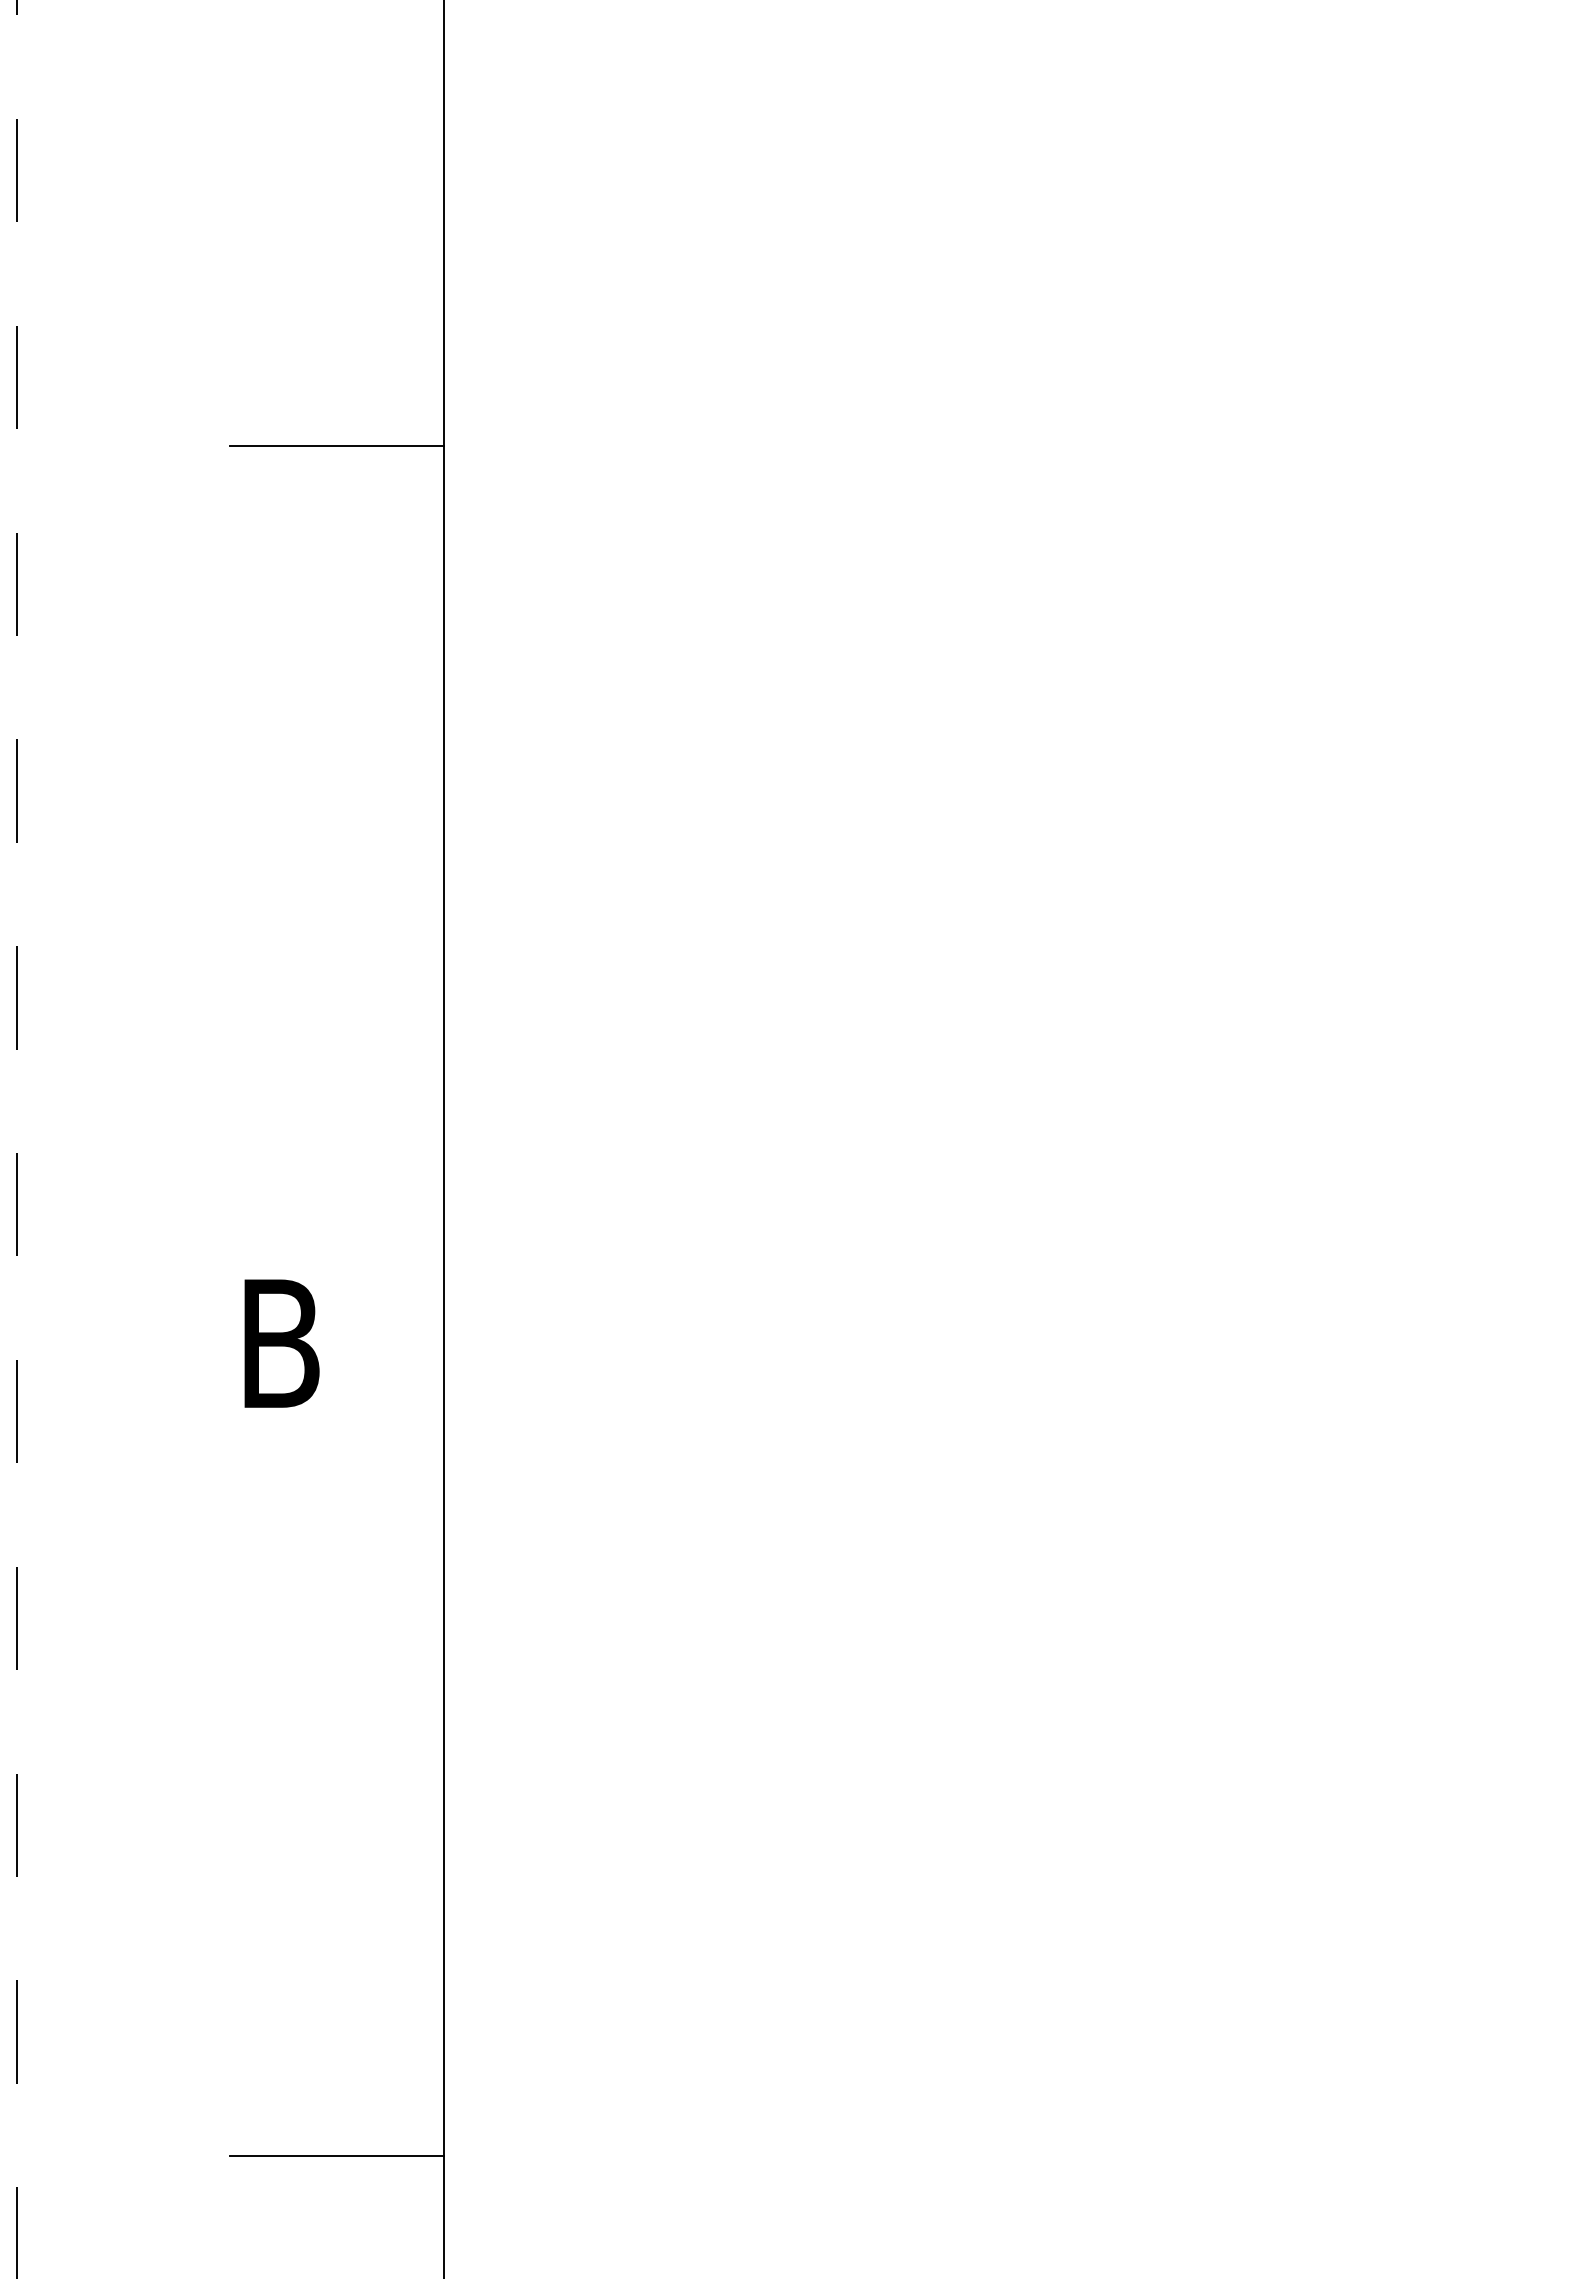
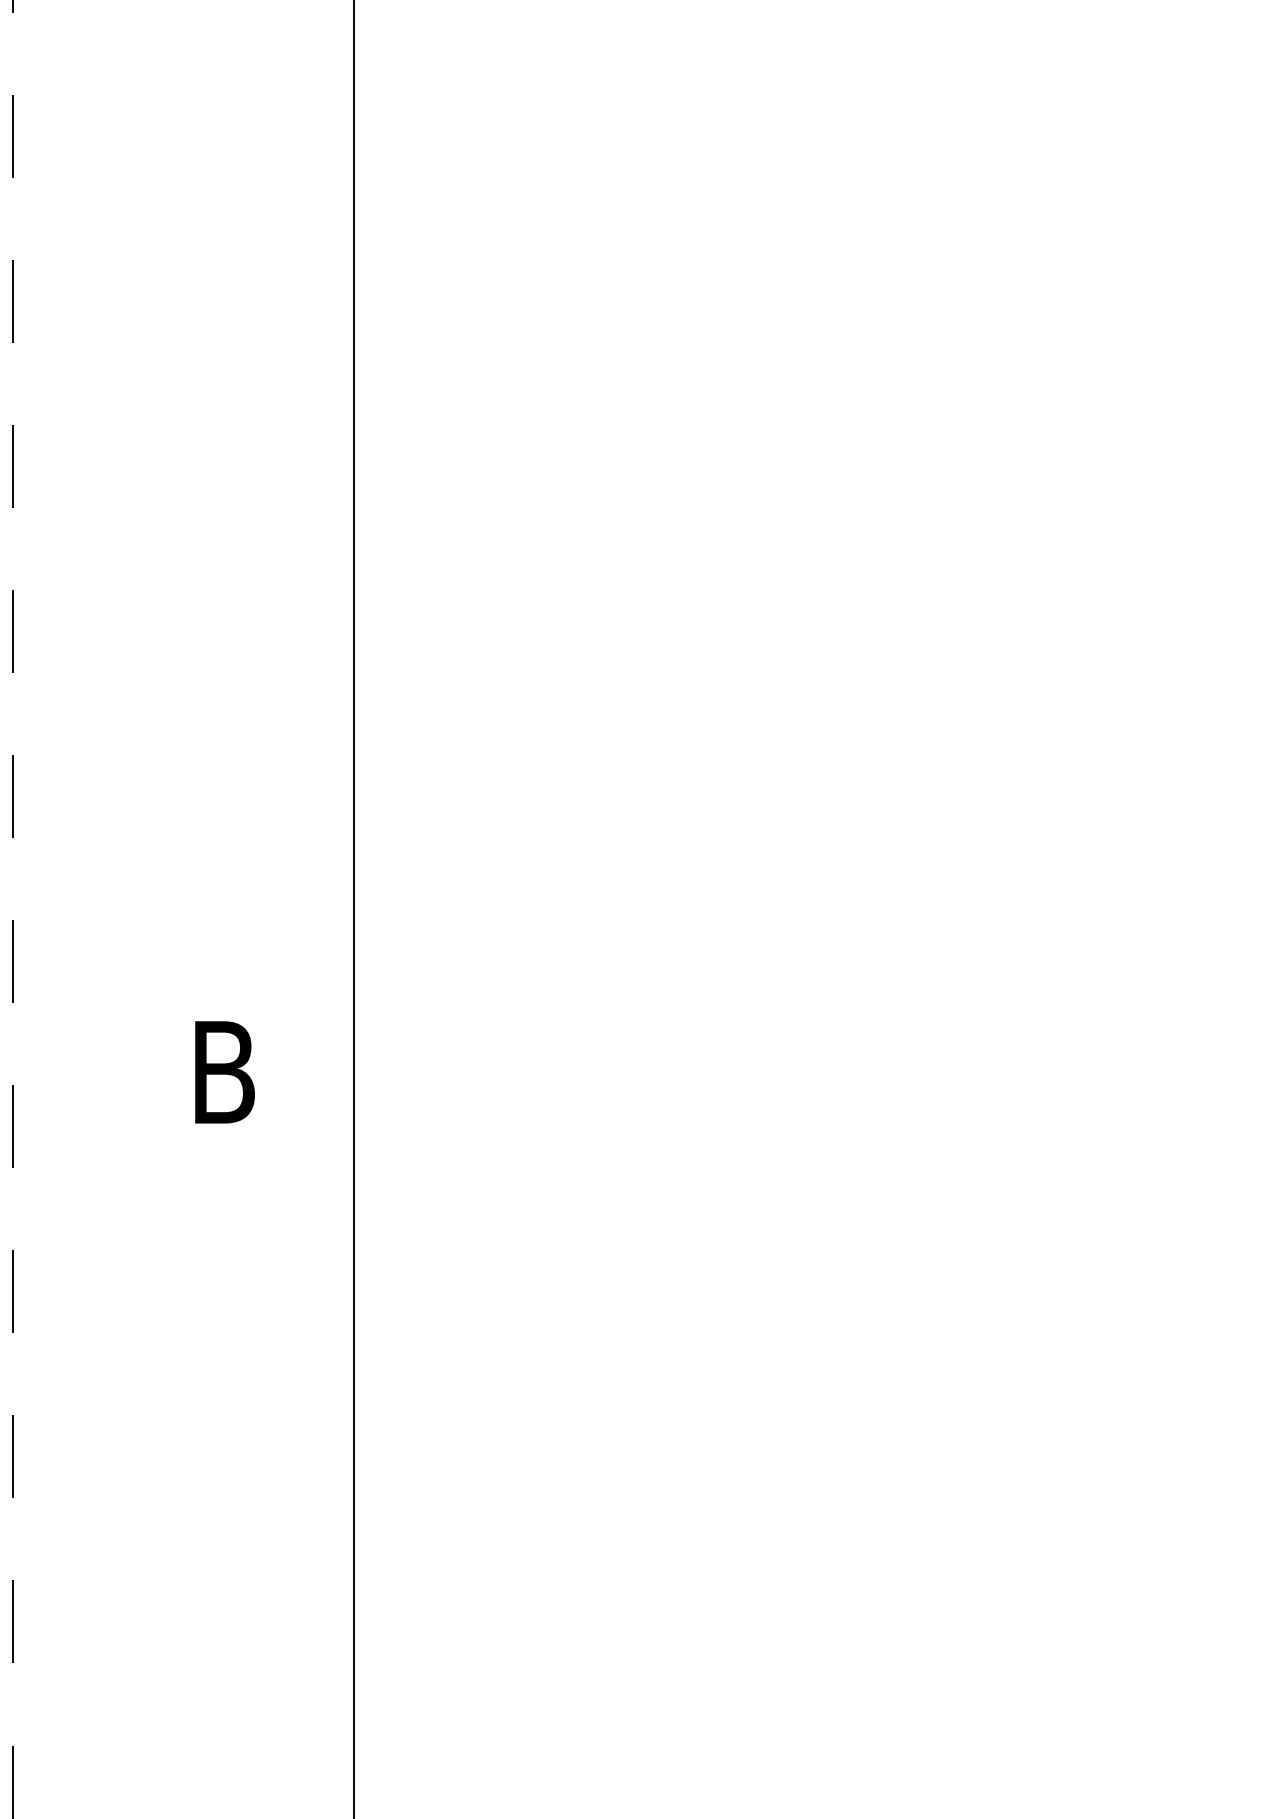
line: (337, 446) -> (269, 356), removed
line: (337, 2155) -> (269, 1720), removed

